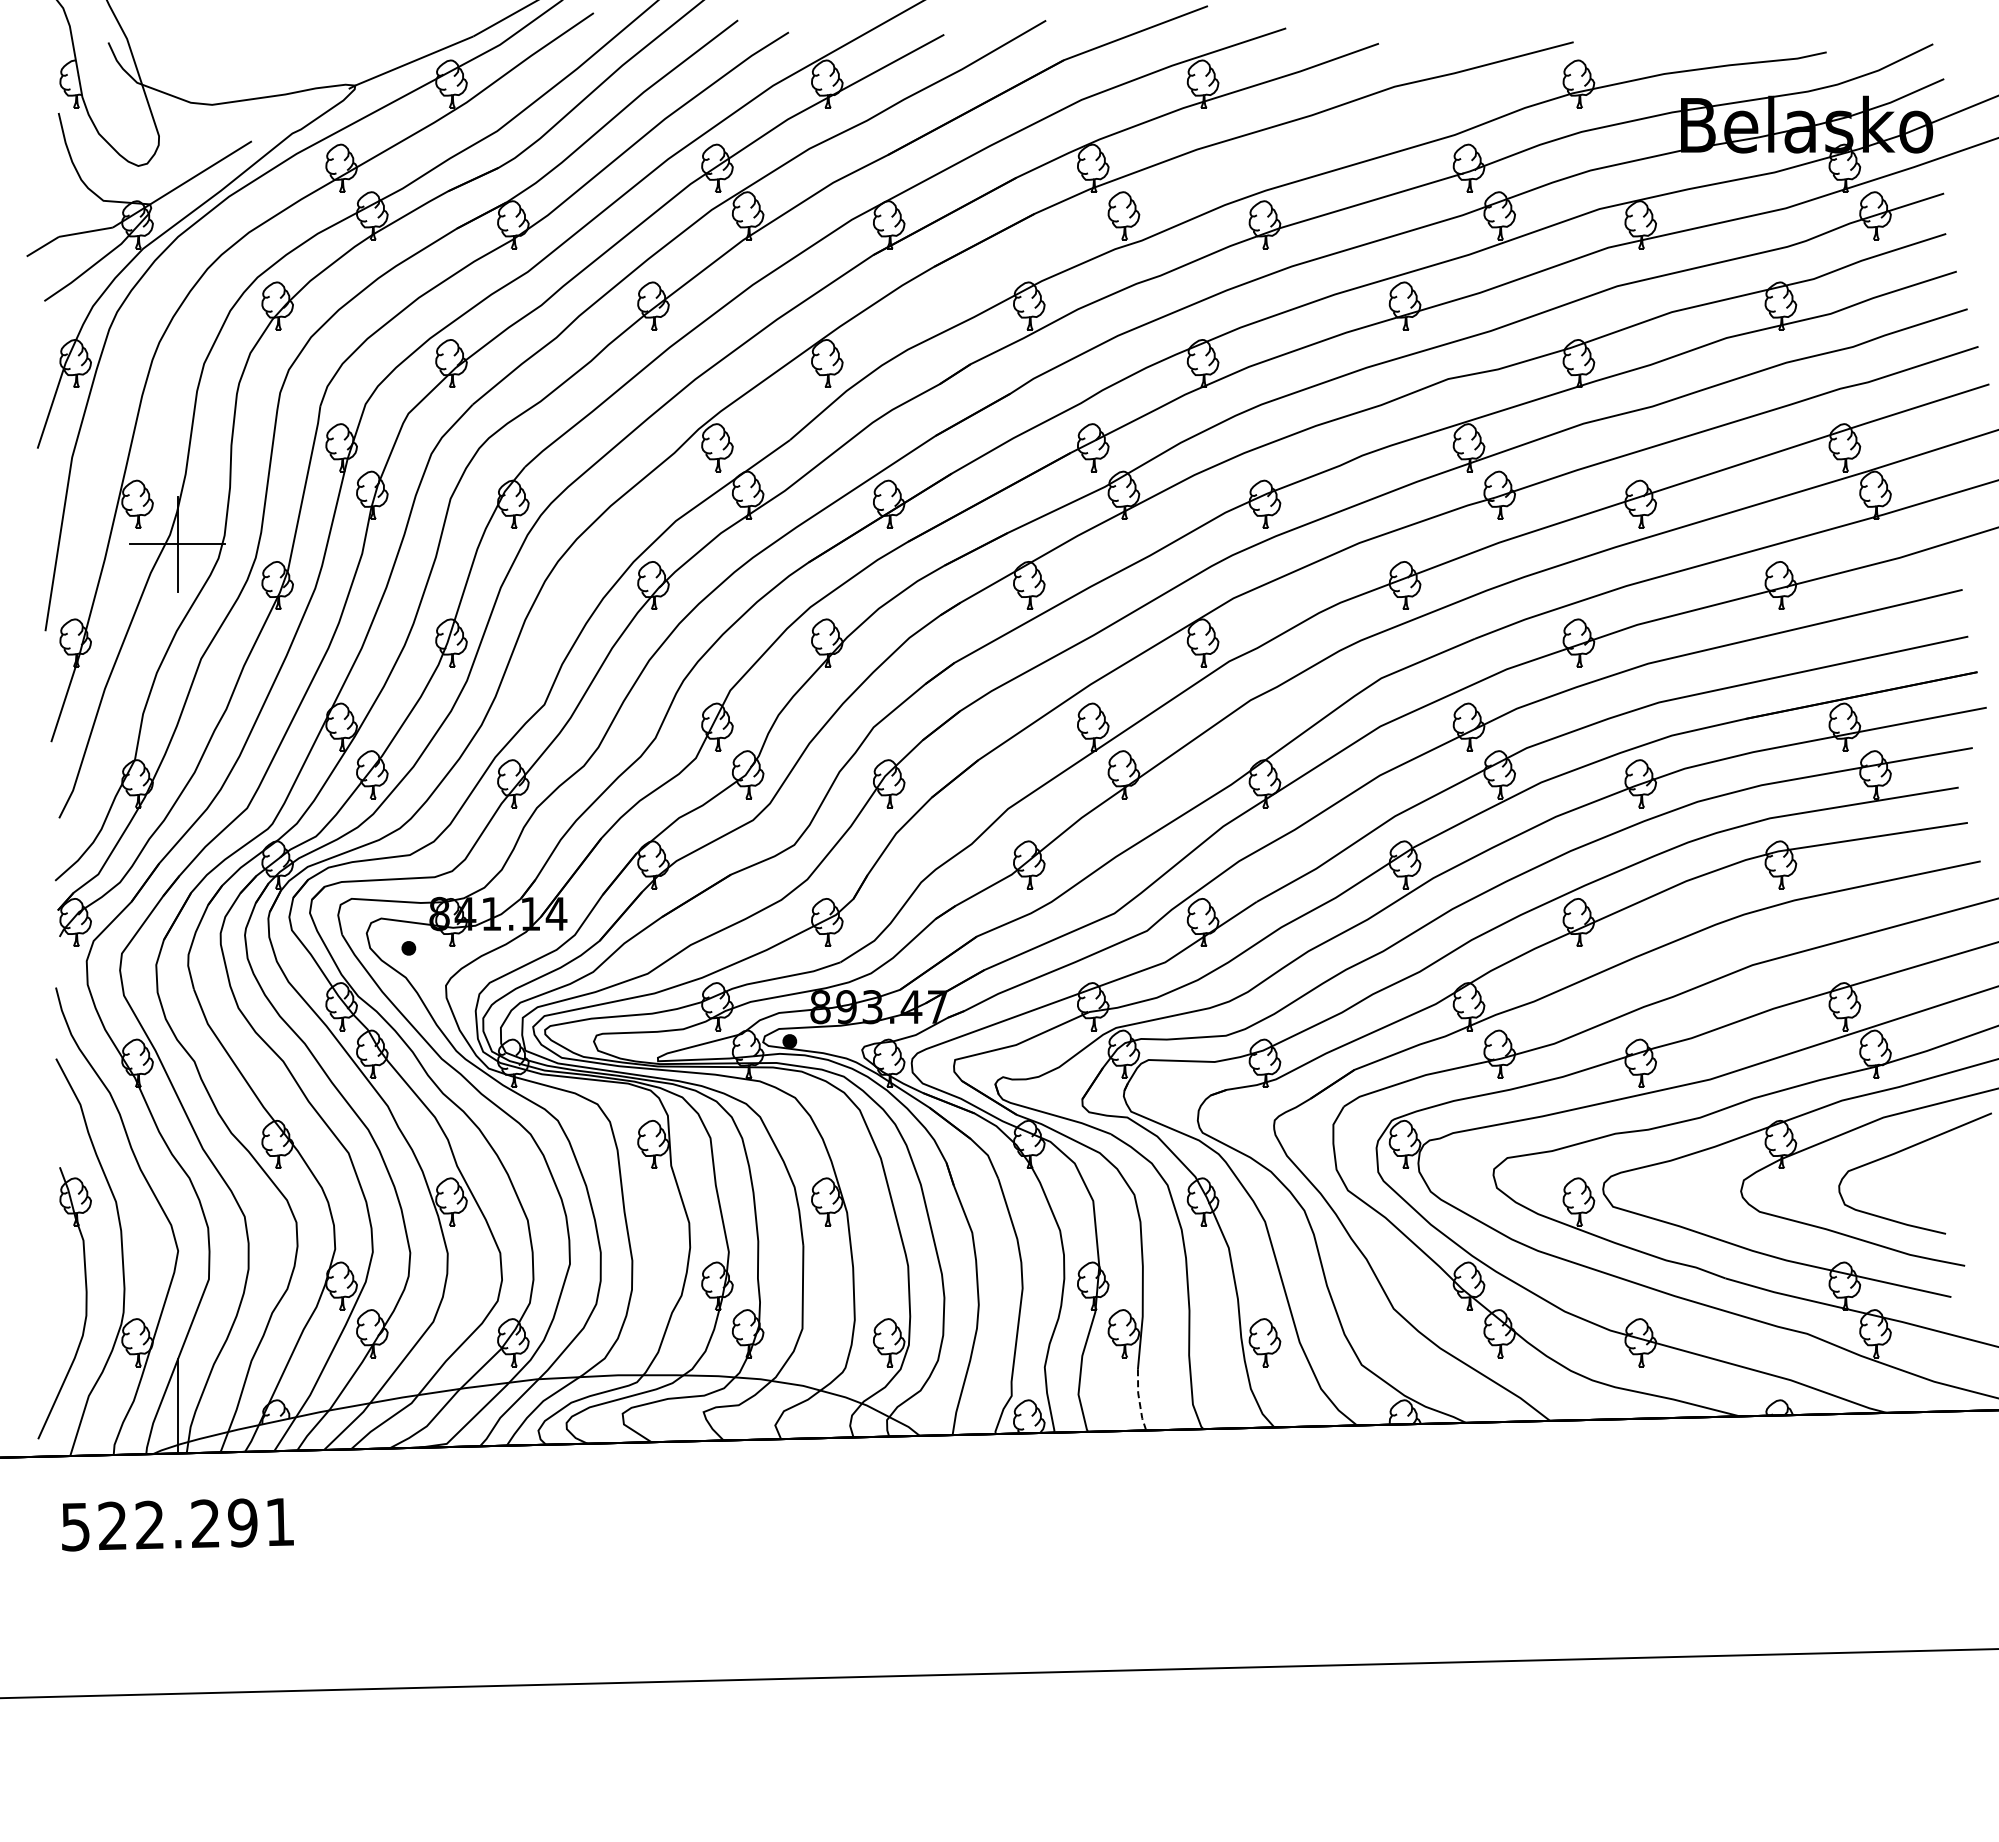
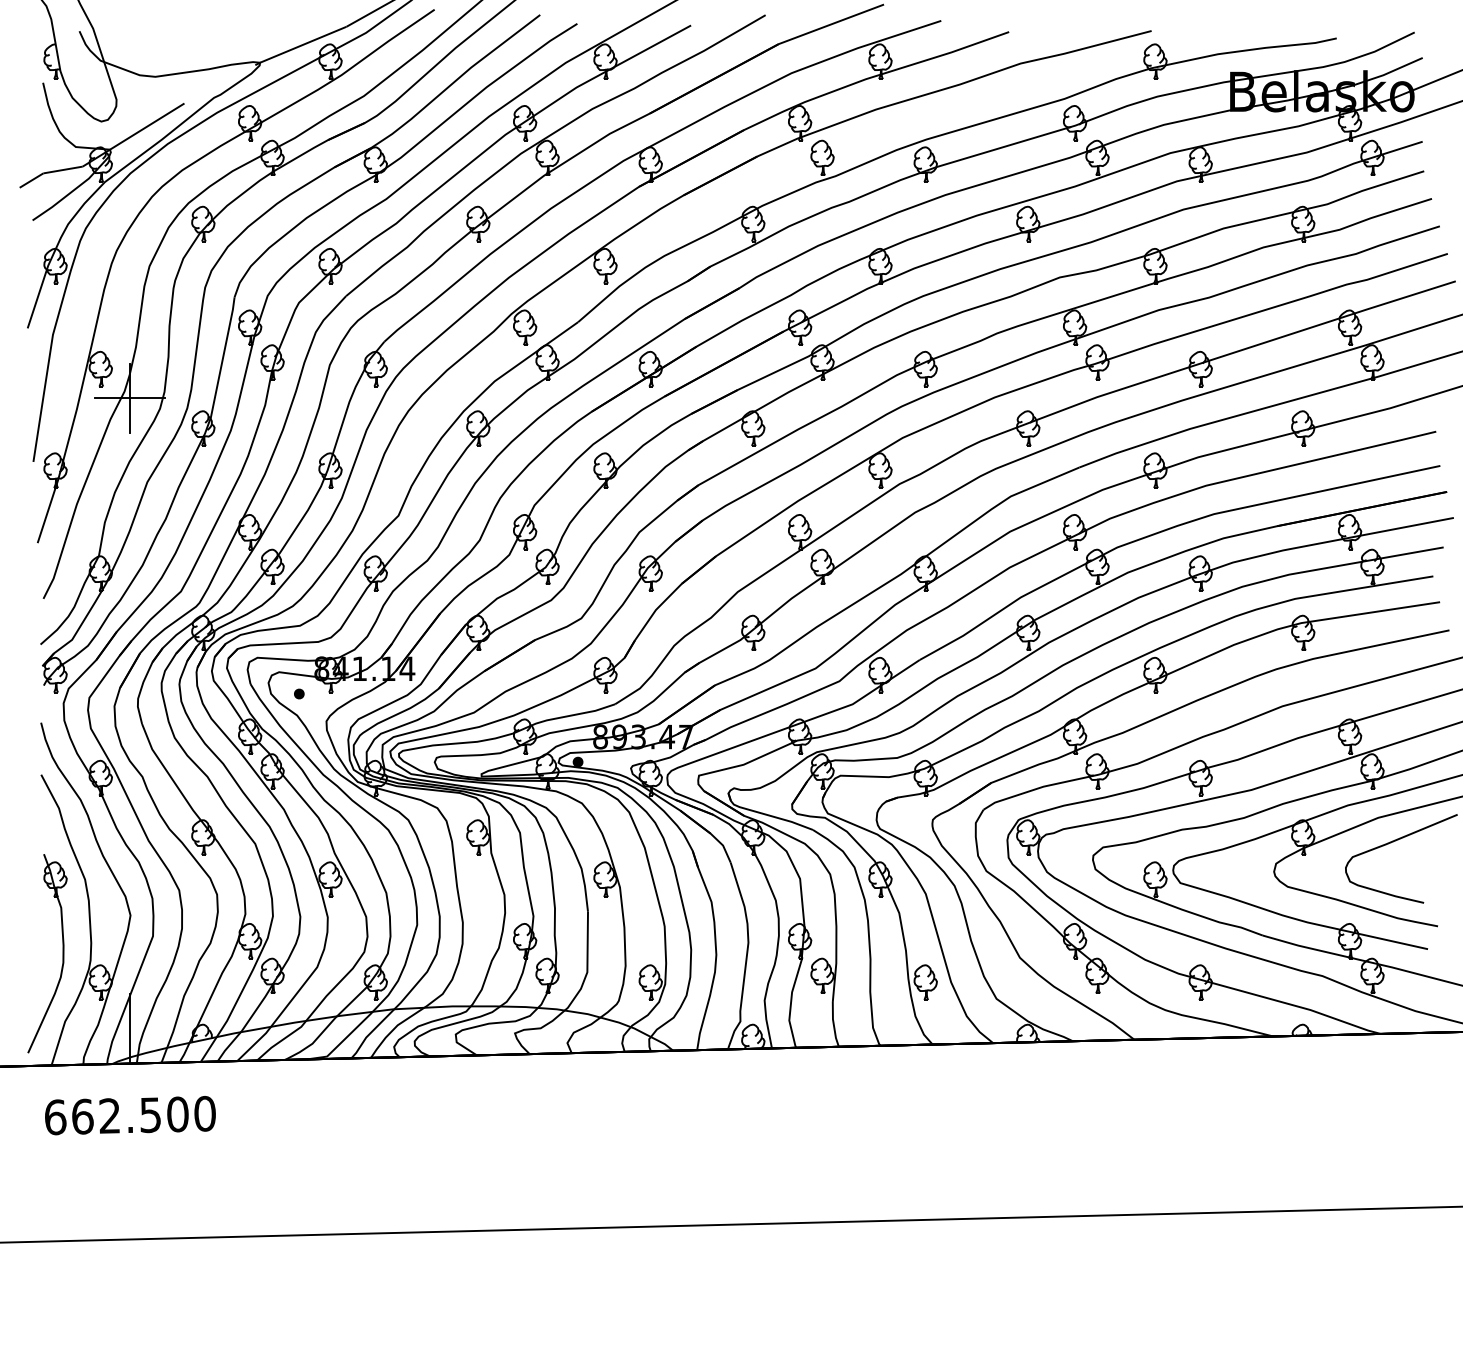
line: (1139, 1400) -> (833, 1024), dashed -> solid
text: (177, 1524) -> (130, 1115), 522.291 -> 662.500

